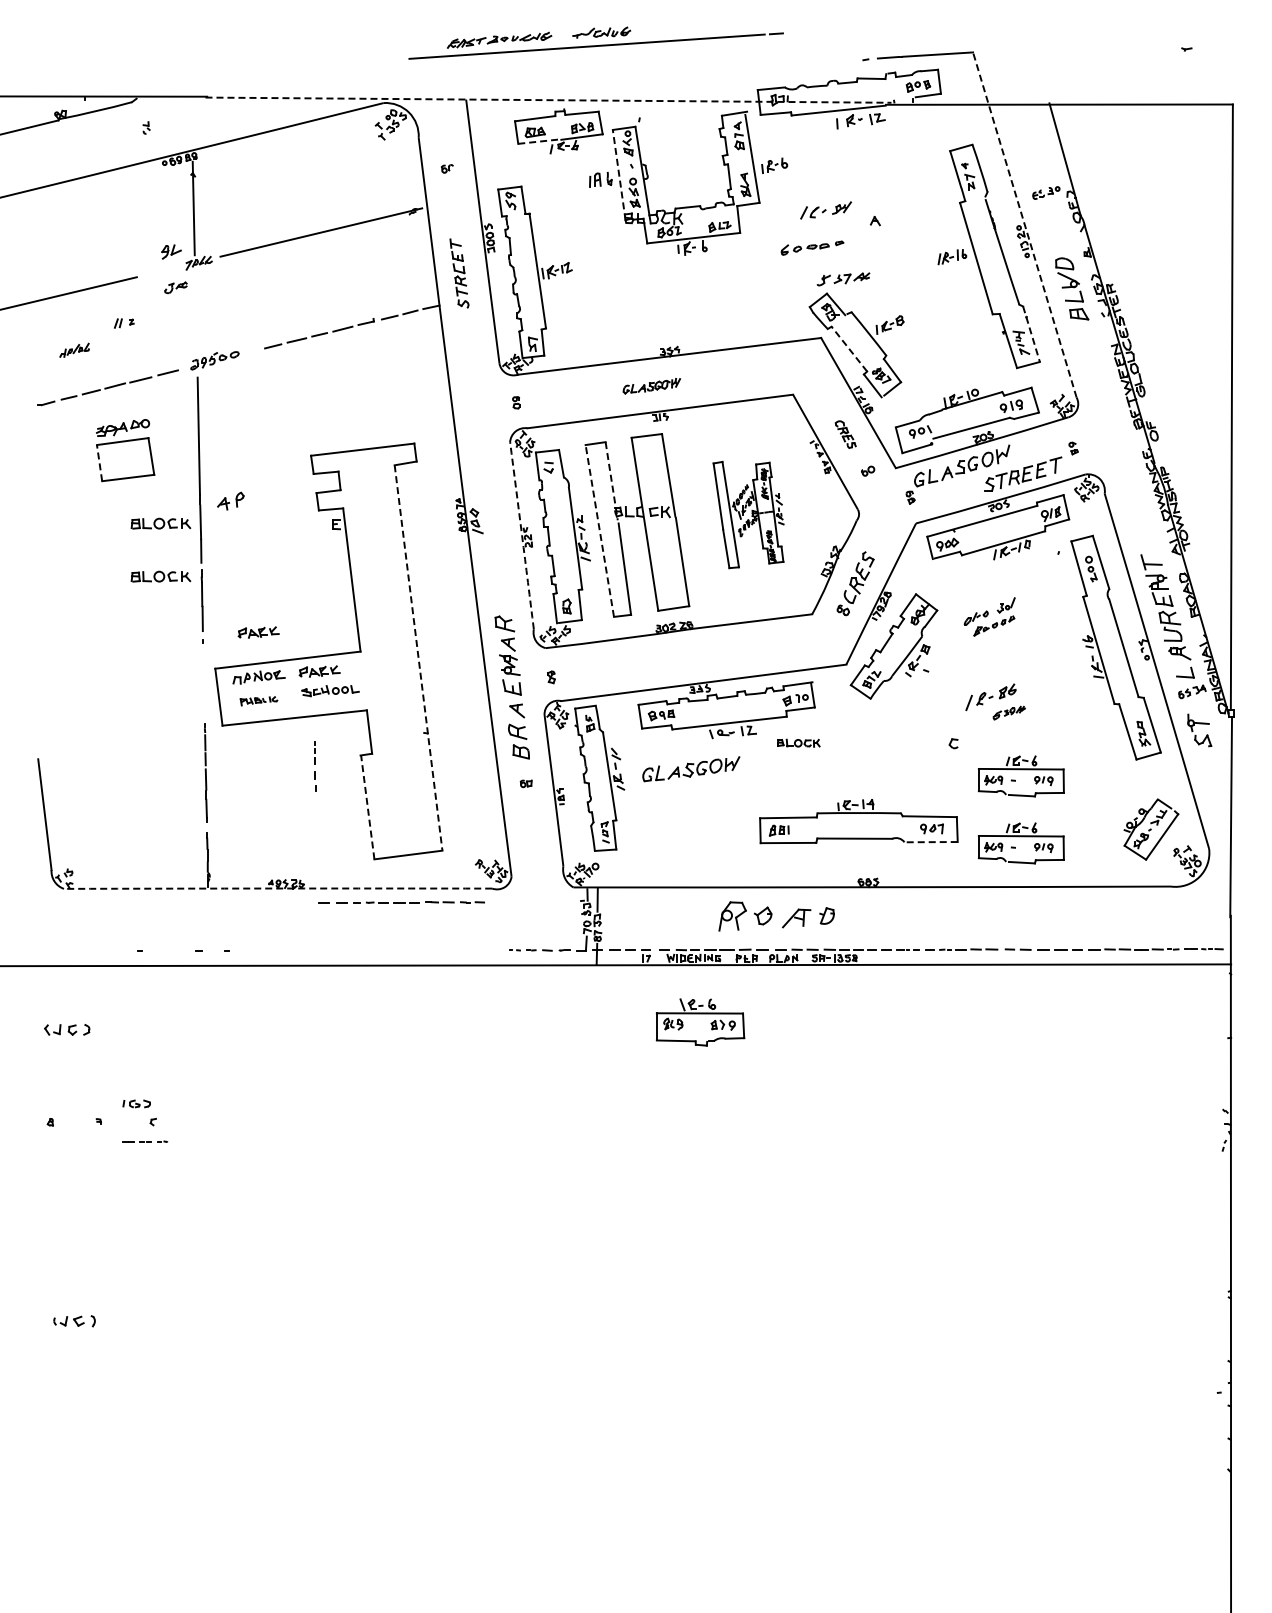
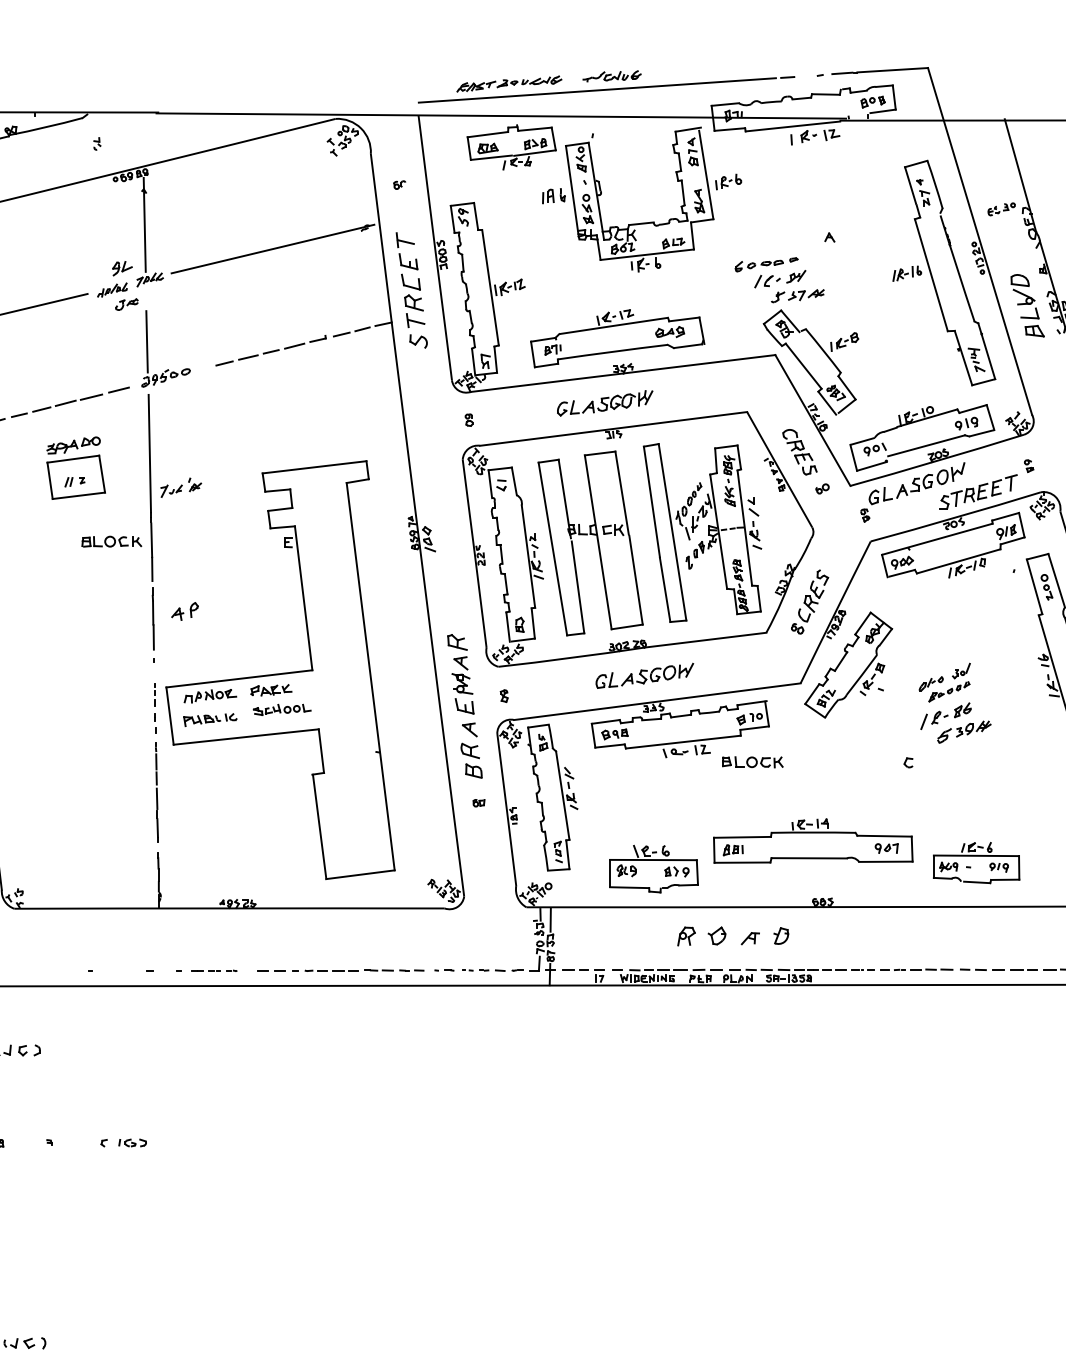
part: (595, 42) -> (605, 86), moved
line: (548, 100) -> (501, 116), dashed -> solid
line: (538, 141) -> (491, 157), dashed -> solid
line: (619, 175) -> (572, 191), dashed -> solid
part: (825, 210) -> (779, 279), moved
line: (1024, 224) -> (979, 240), dashed -> solid
part: (459, 273) -> (411, 290), size x1.67
part: (664, 321) -> (617, 338), added
part: (124, 323) -> (75, 482), moved
line: (195, 324) -> (146, 341), added
line: (1031, 334) -> (986, 351), dashed -> solid
part: (74, 349) -> (112, 289), moved
line: (849, 349) -> (803, 366), dashed -> solid
part: (651, 386) -> (604, 403), size x1.67
part: (845, 434) -> (799, 452), size x1.67
line: (99, 462) -> (50, 480), dashed -> solid
part: (229, 470) -> (180, 488), added
line: (611, 481) -> (564, 499), dashed -> solid
part: (230, 500) -> (184, 610), moved
part: (748, 514) -> (702, 532), size x1.67
line: (599, 530) -> (552, 548), dashed -> solid
arc: (522, 535) -> (475, 553), dashed -> solid
part: (160, 576) -> (111, 594), removed
part: (989, 616) -> (944, 682), moved
part: (258, 632) -> (209, 651), removed
line: (418, 658) -> (370, 677), dashed -> solid
part: (258, 701) -> (209, 720), size x1.43
part: (1009, 712) -> (964, 731), size x1.67
part: (798, 743) -> (752, 762), size x1.43
part: (315, 766) -> (155, 708), moved
part: (691, 769) -> (645, 676), moved
part: (1021, 776) -> (976, 795), removed
line: (367, 806) -> (319, 825), dashed -> solid
line: (931, 842) -> (886, 862), dashed -> solid
arc: (278, 888) -> (229, 908), dashed -> solid
part: (401, 902) -> (340, 970), moved
part: (732, 916) -> (686, 936), size x0.62
part: (795, 918) -> (749, 938), size x0.62
line: (492, 950) -> (445, 970), added
part: (700, 1022) -> (654, 869), moved
part: (136, 1103) -> (132, 1142), moved
part: (145, 1141) -> (214, 970), moved

